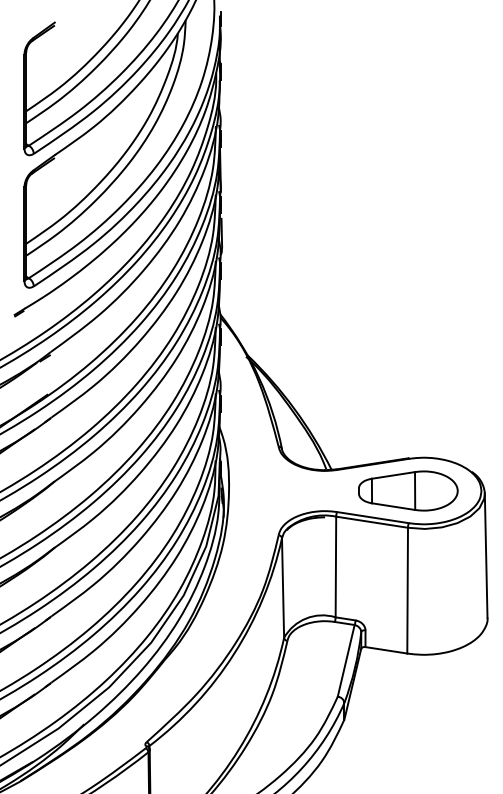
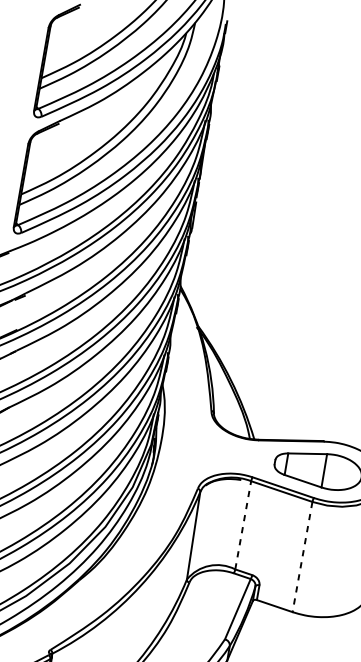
line: (335, 566) -> (242, 524), solid -> dashed
line: (407, 590) -> (302, 556), solid -> dashed

